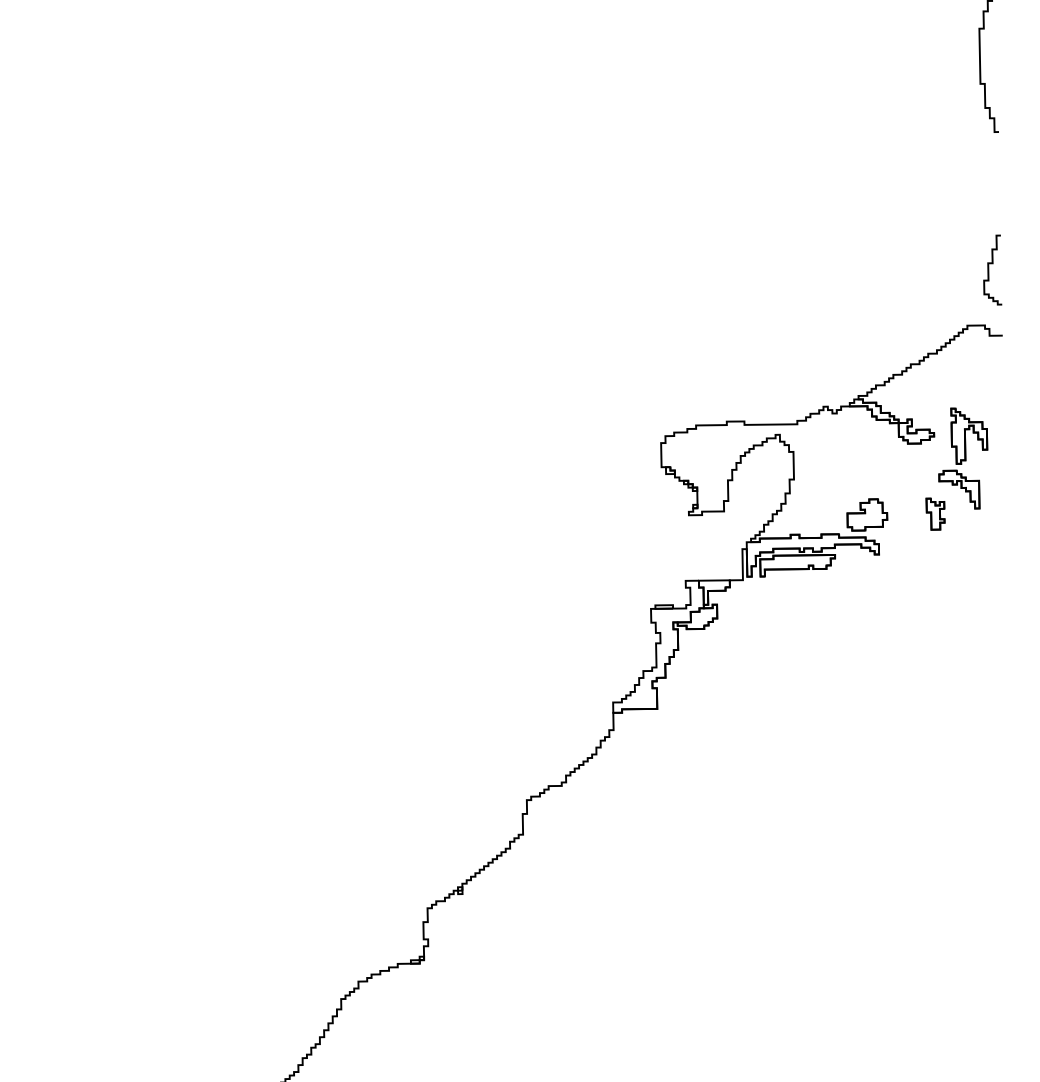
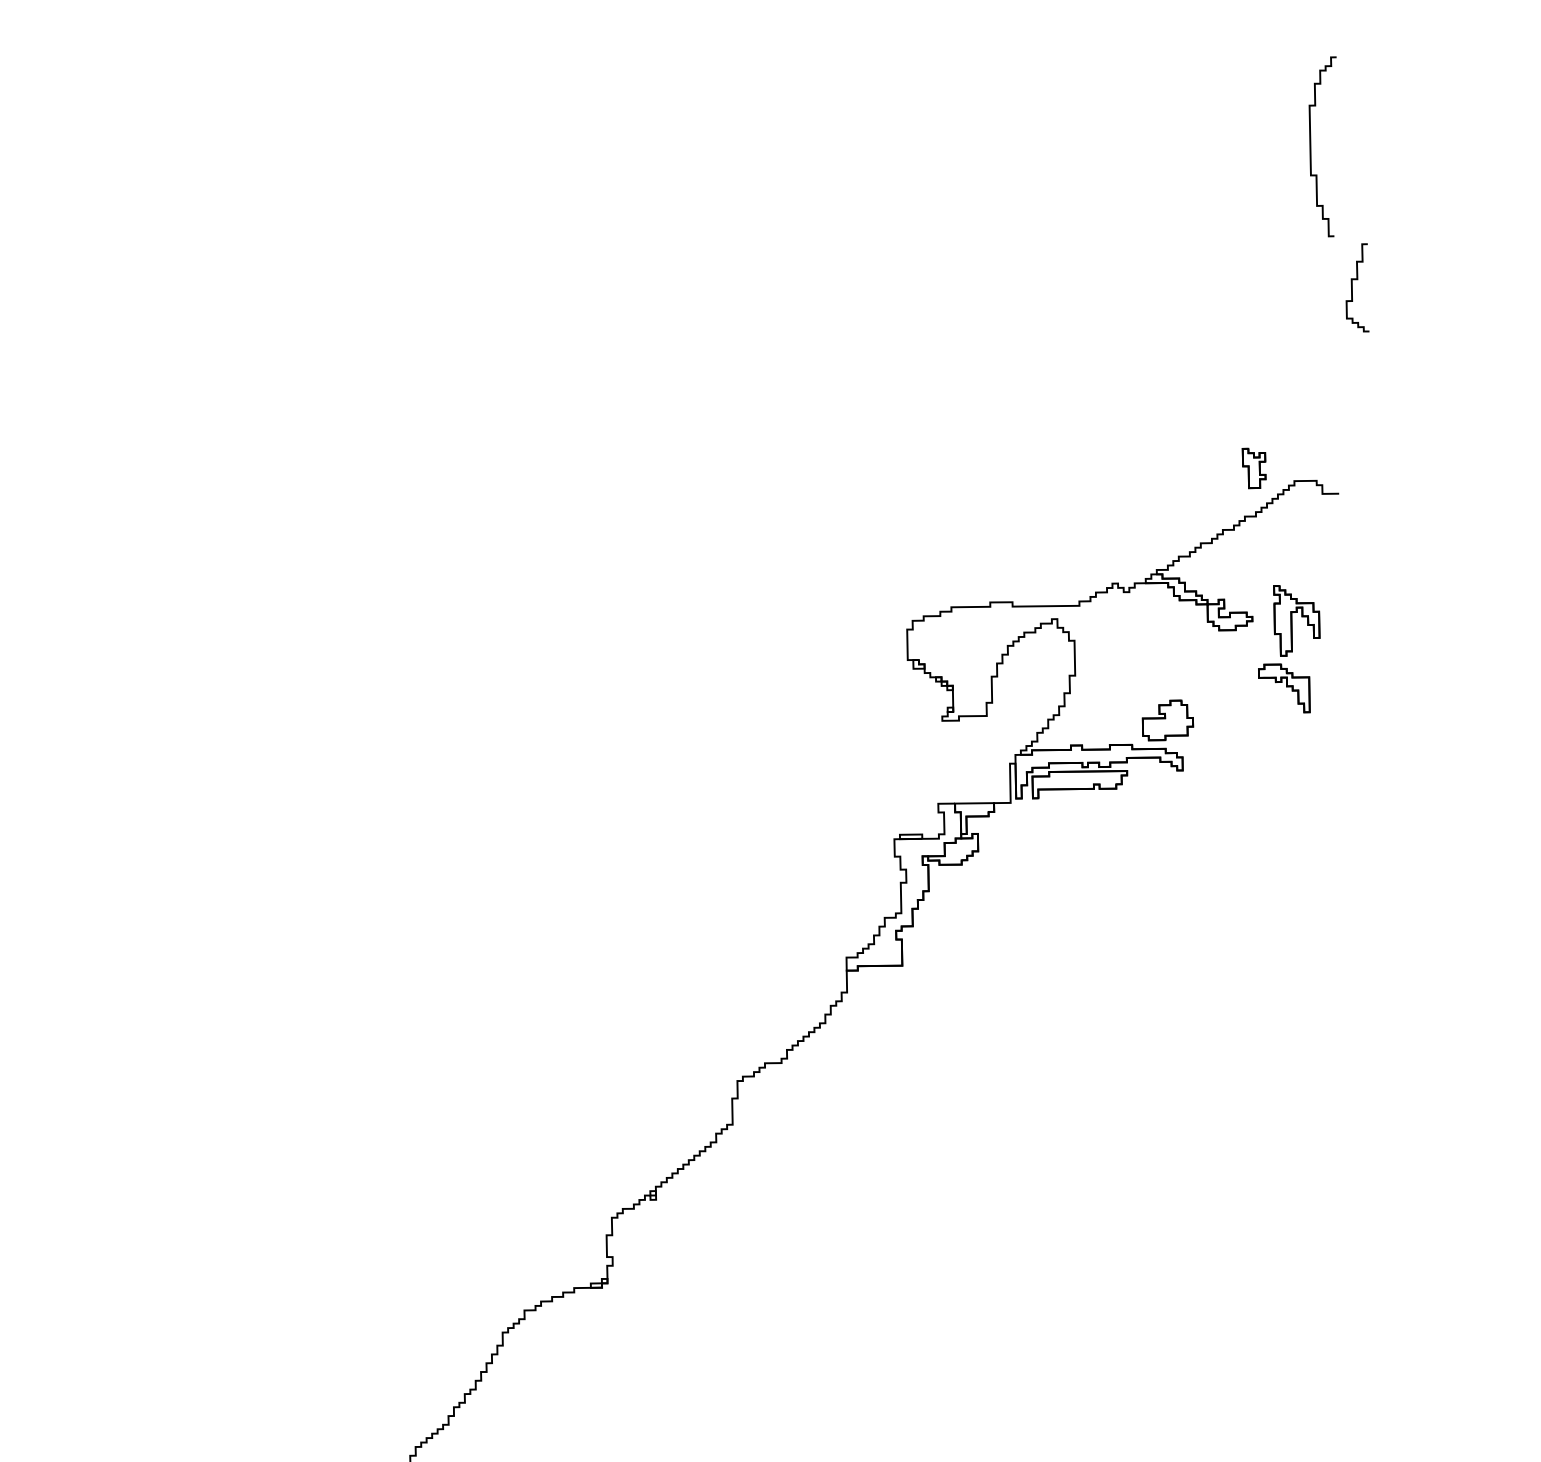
curve: (988, 269) -> (1352, 287), moved
part: (935, 514) -> (1253, 468), moved

